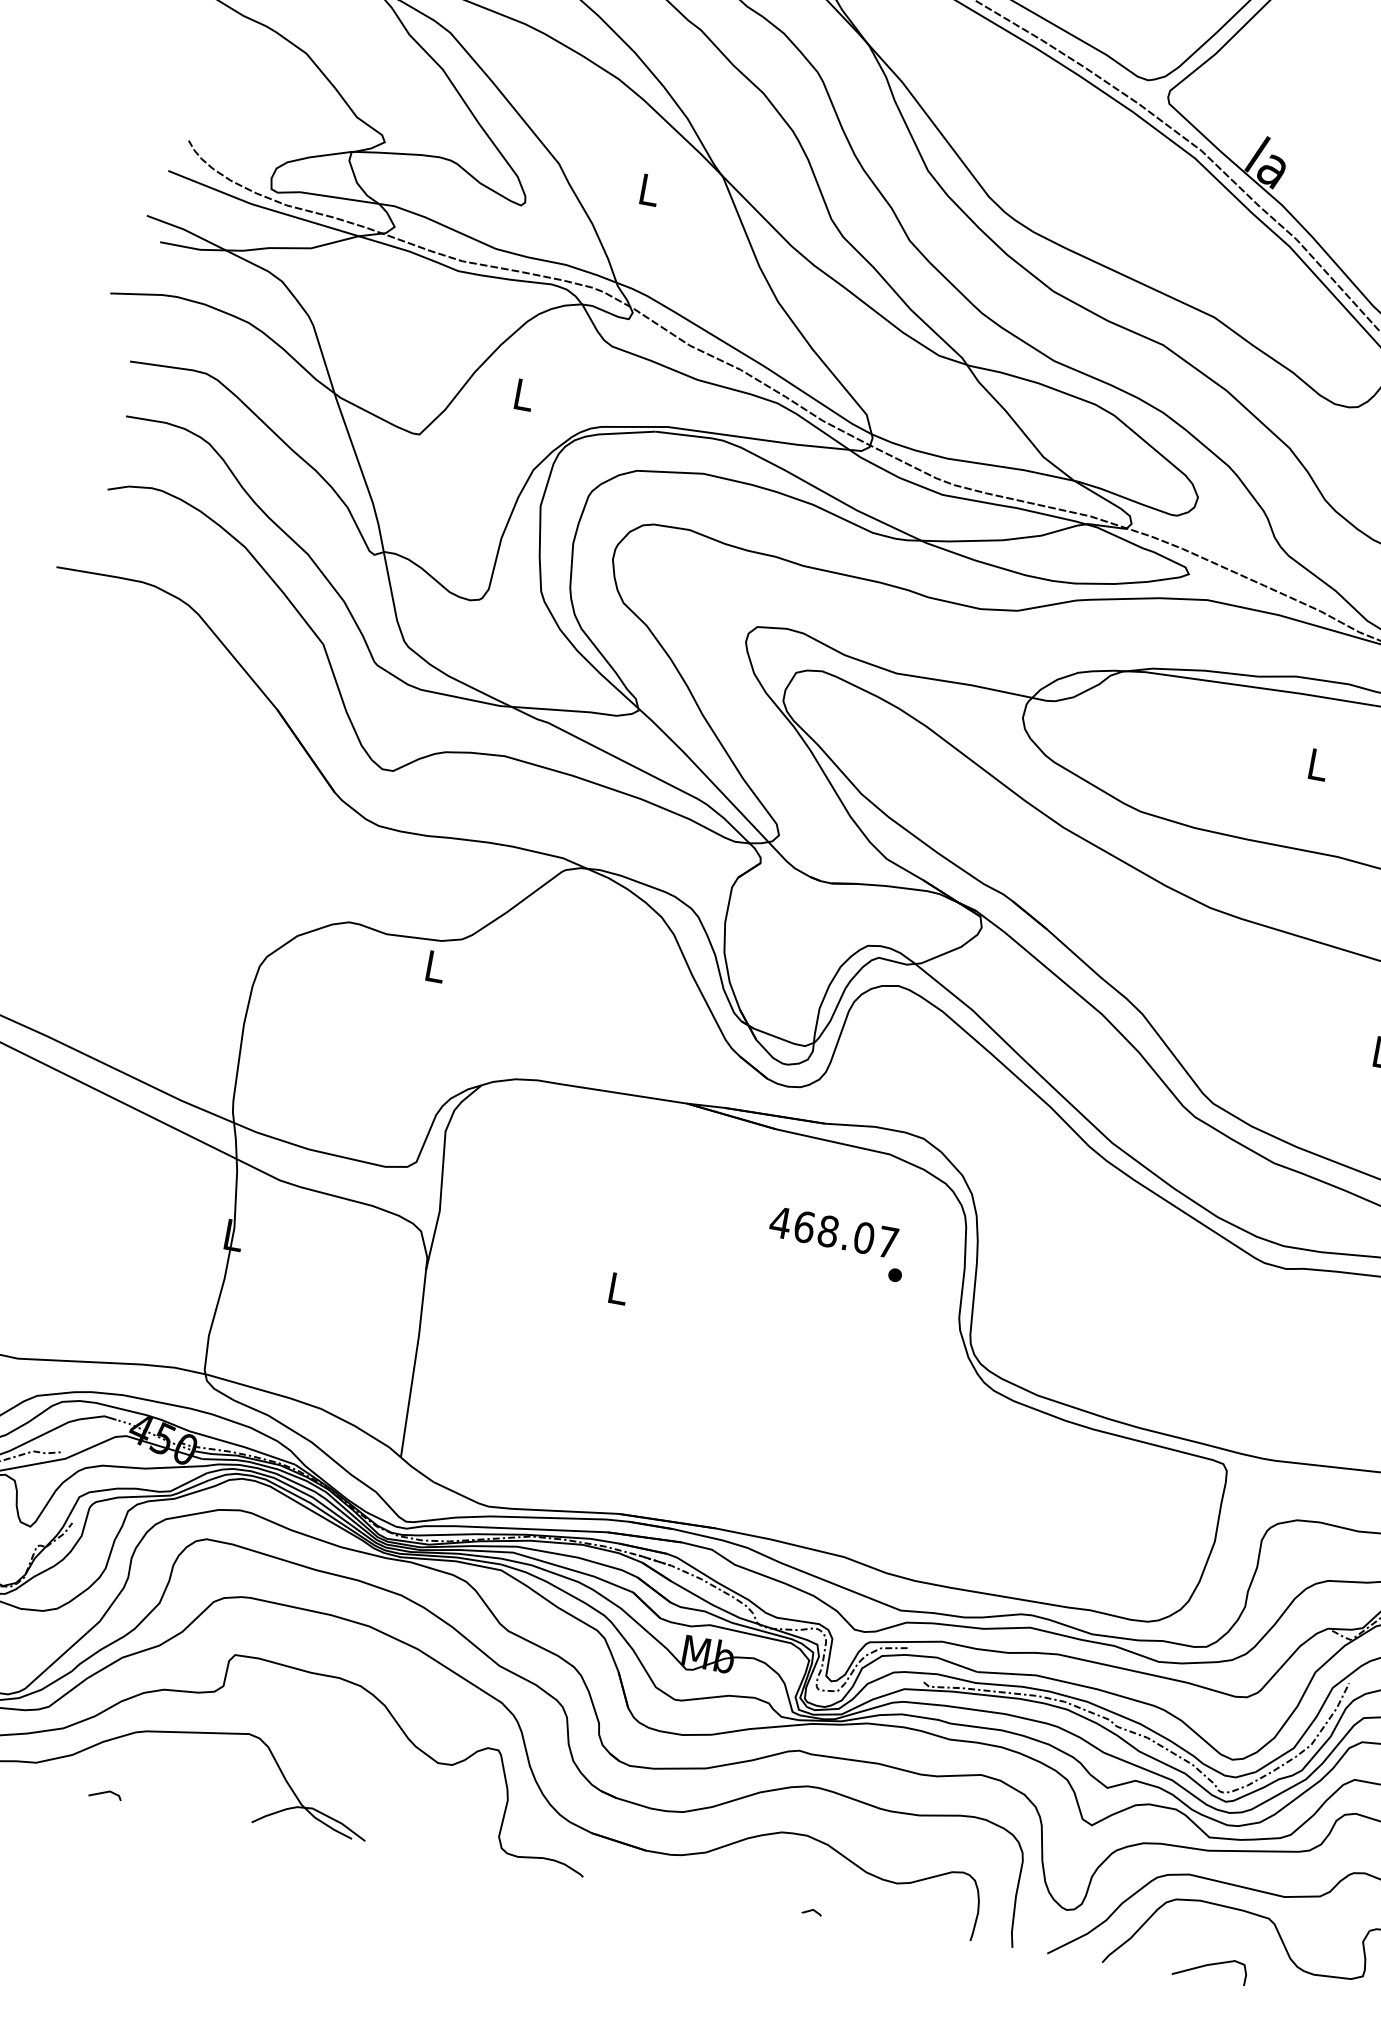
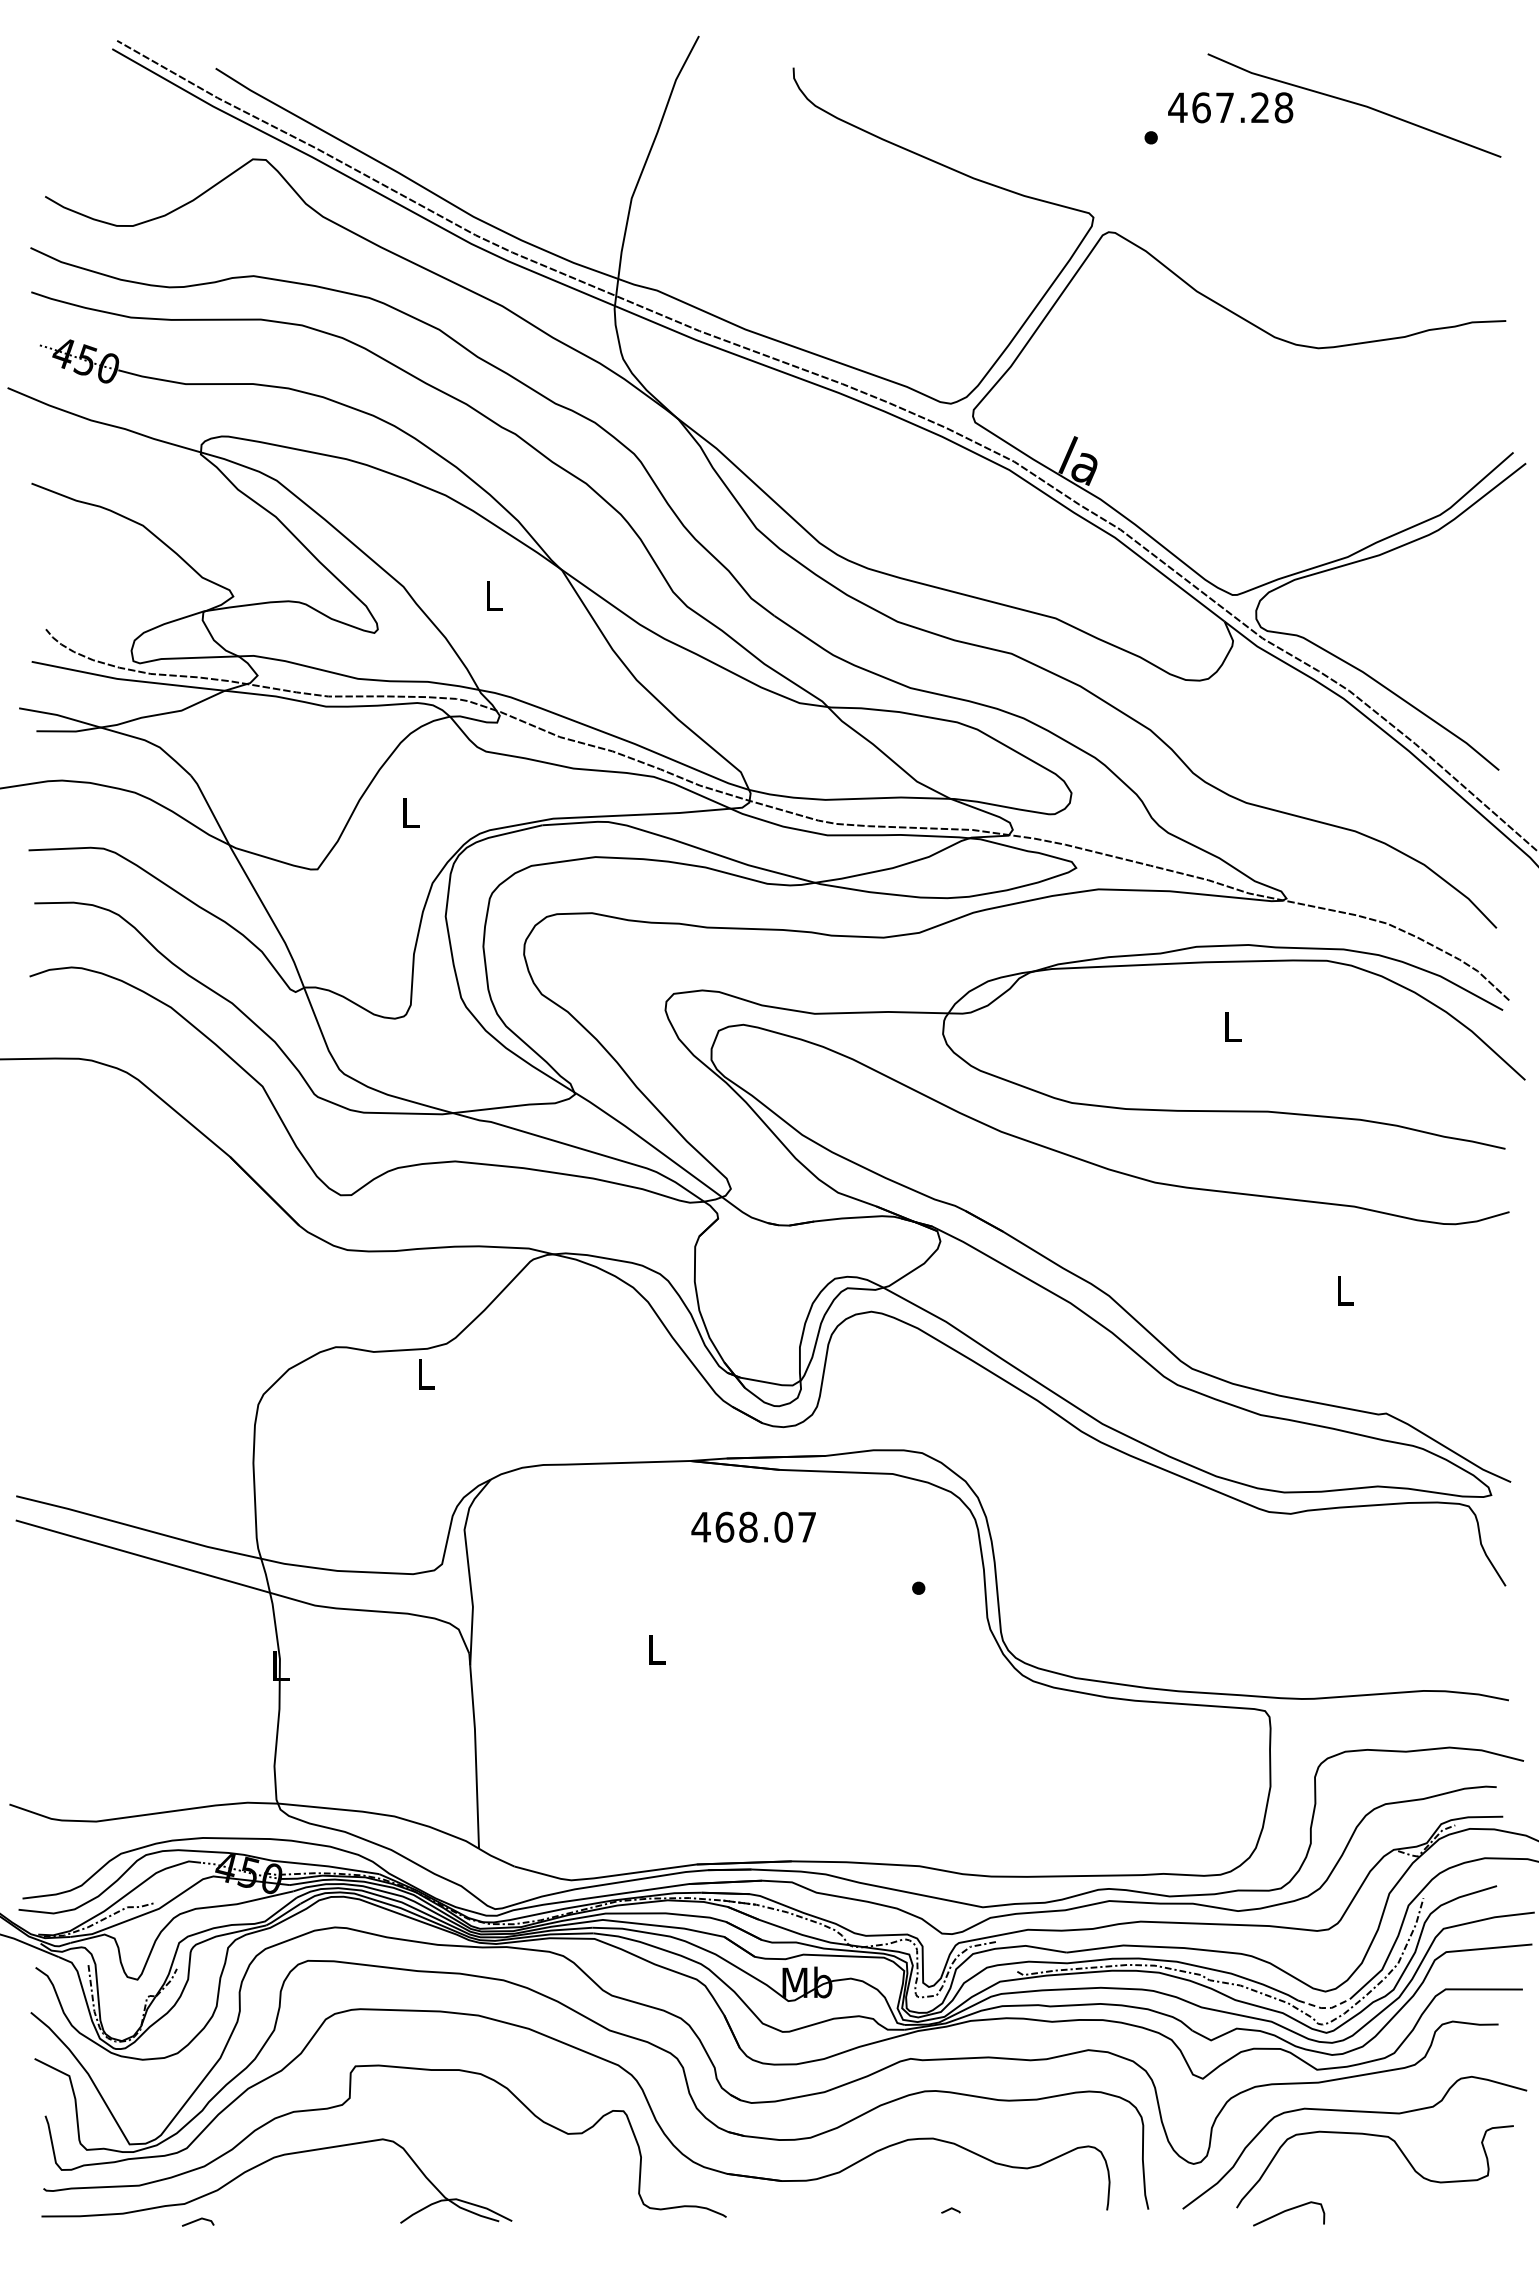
text: (833, 1231) -> (753, 1526), moved
line: (1228, 1776) -> (1324, 2008), solid -> dashed
line: (106, 1792) -> (198, 2220), moved
curve: (1209, 1966) -> (1287, 2211), moved

